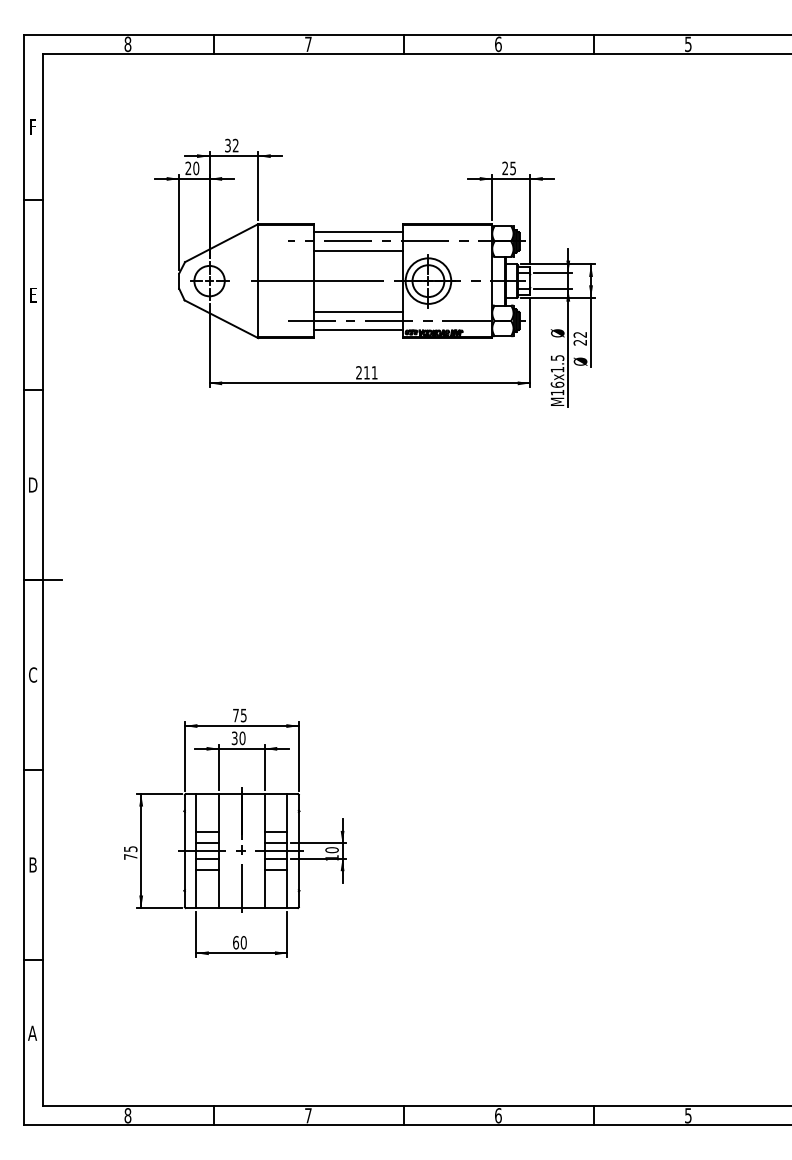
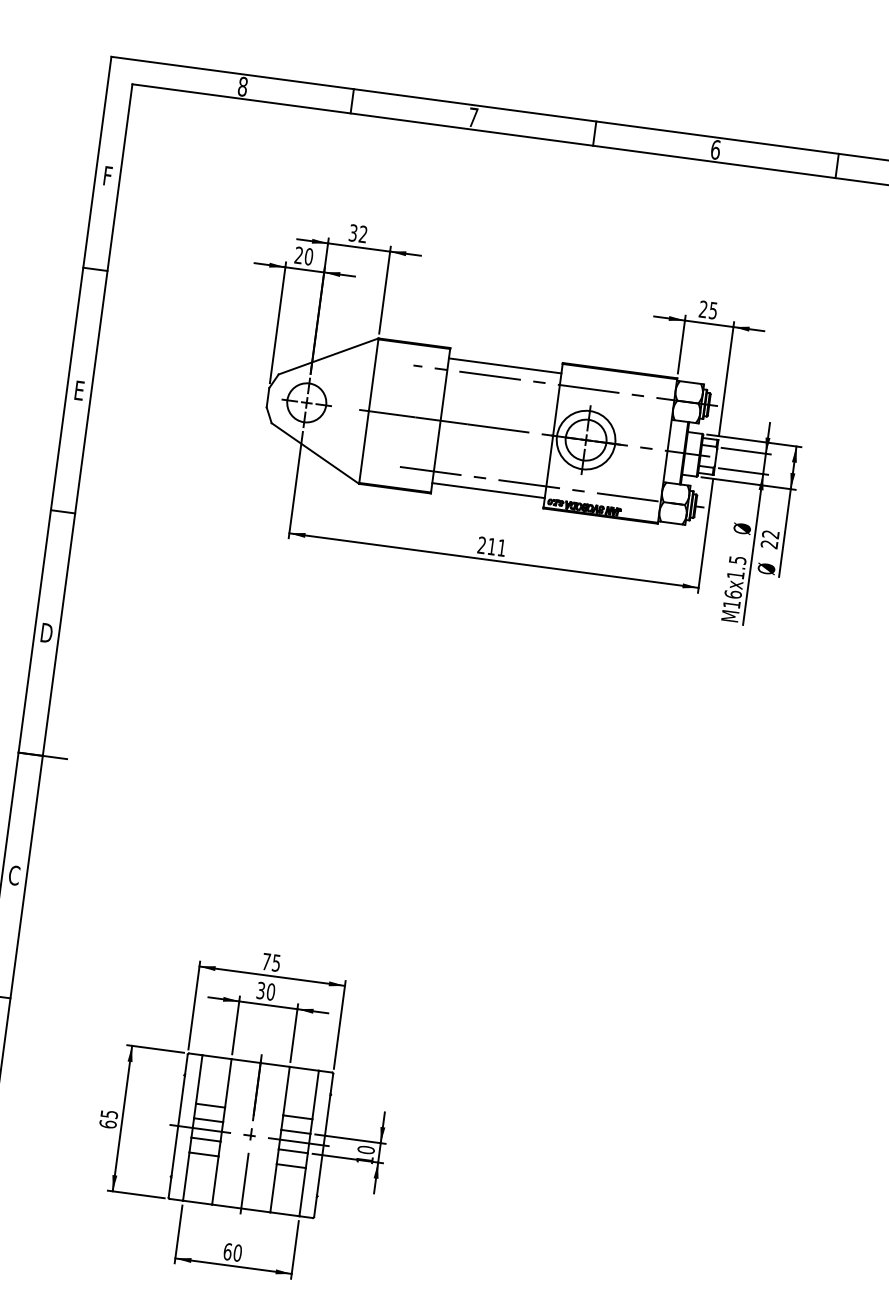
line: (358, 250) -> (502, 389), removed
line: (358, 311) -> (491, 466), removed
text: (130, 856) -> (107, 1123), 75 -> 65

